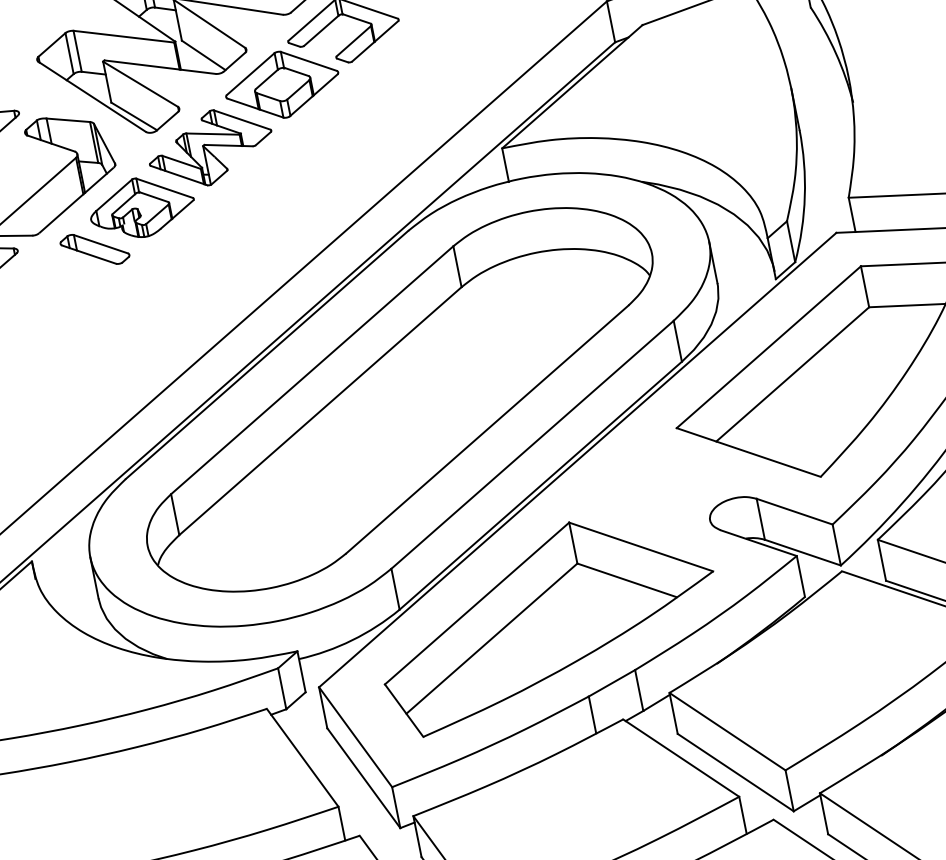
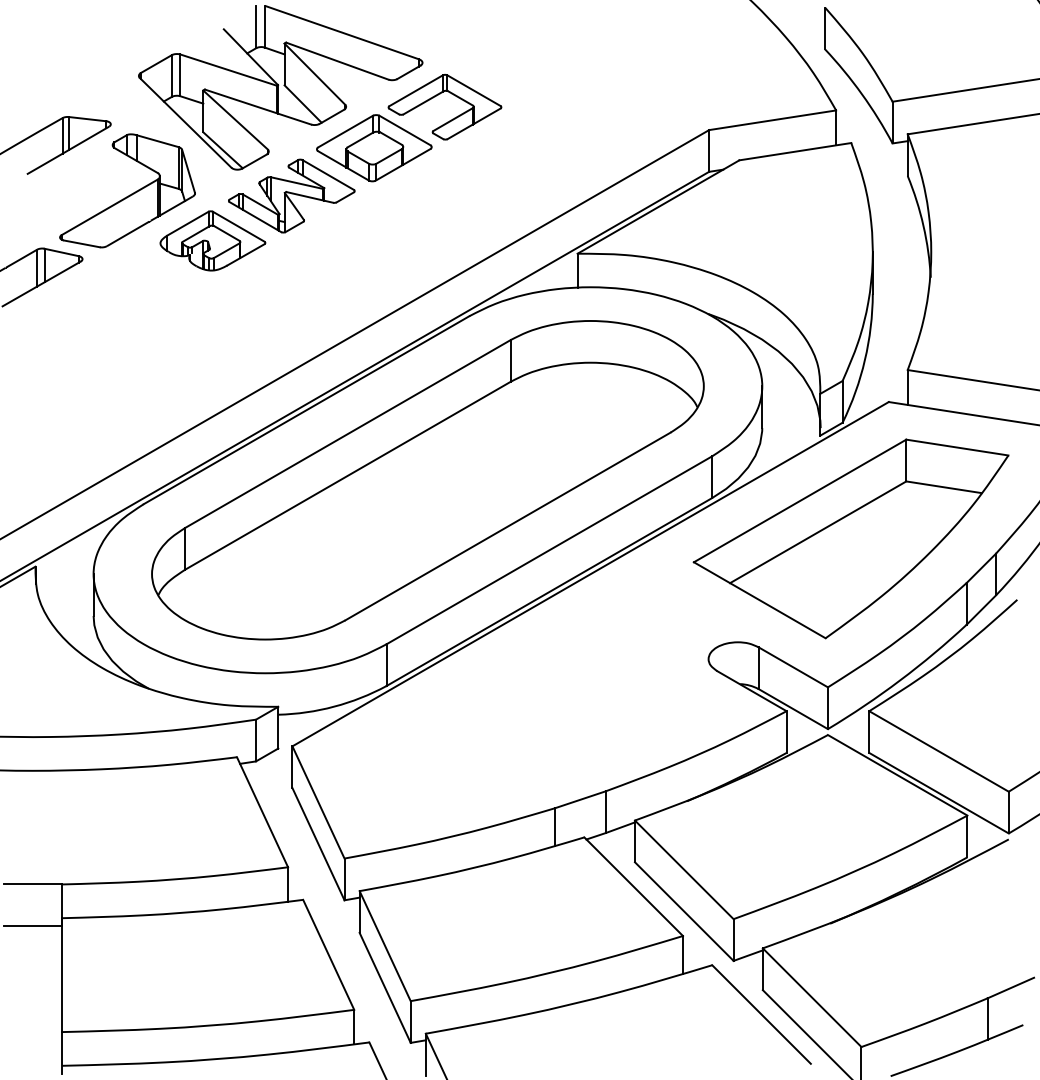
part: (94, 248) -> (158, 272), removed
part: (547, 619) -> (529, 724), removed

